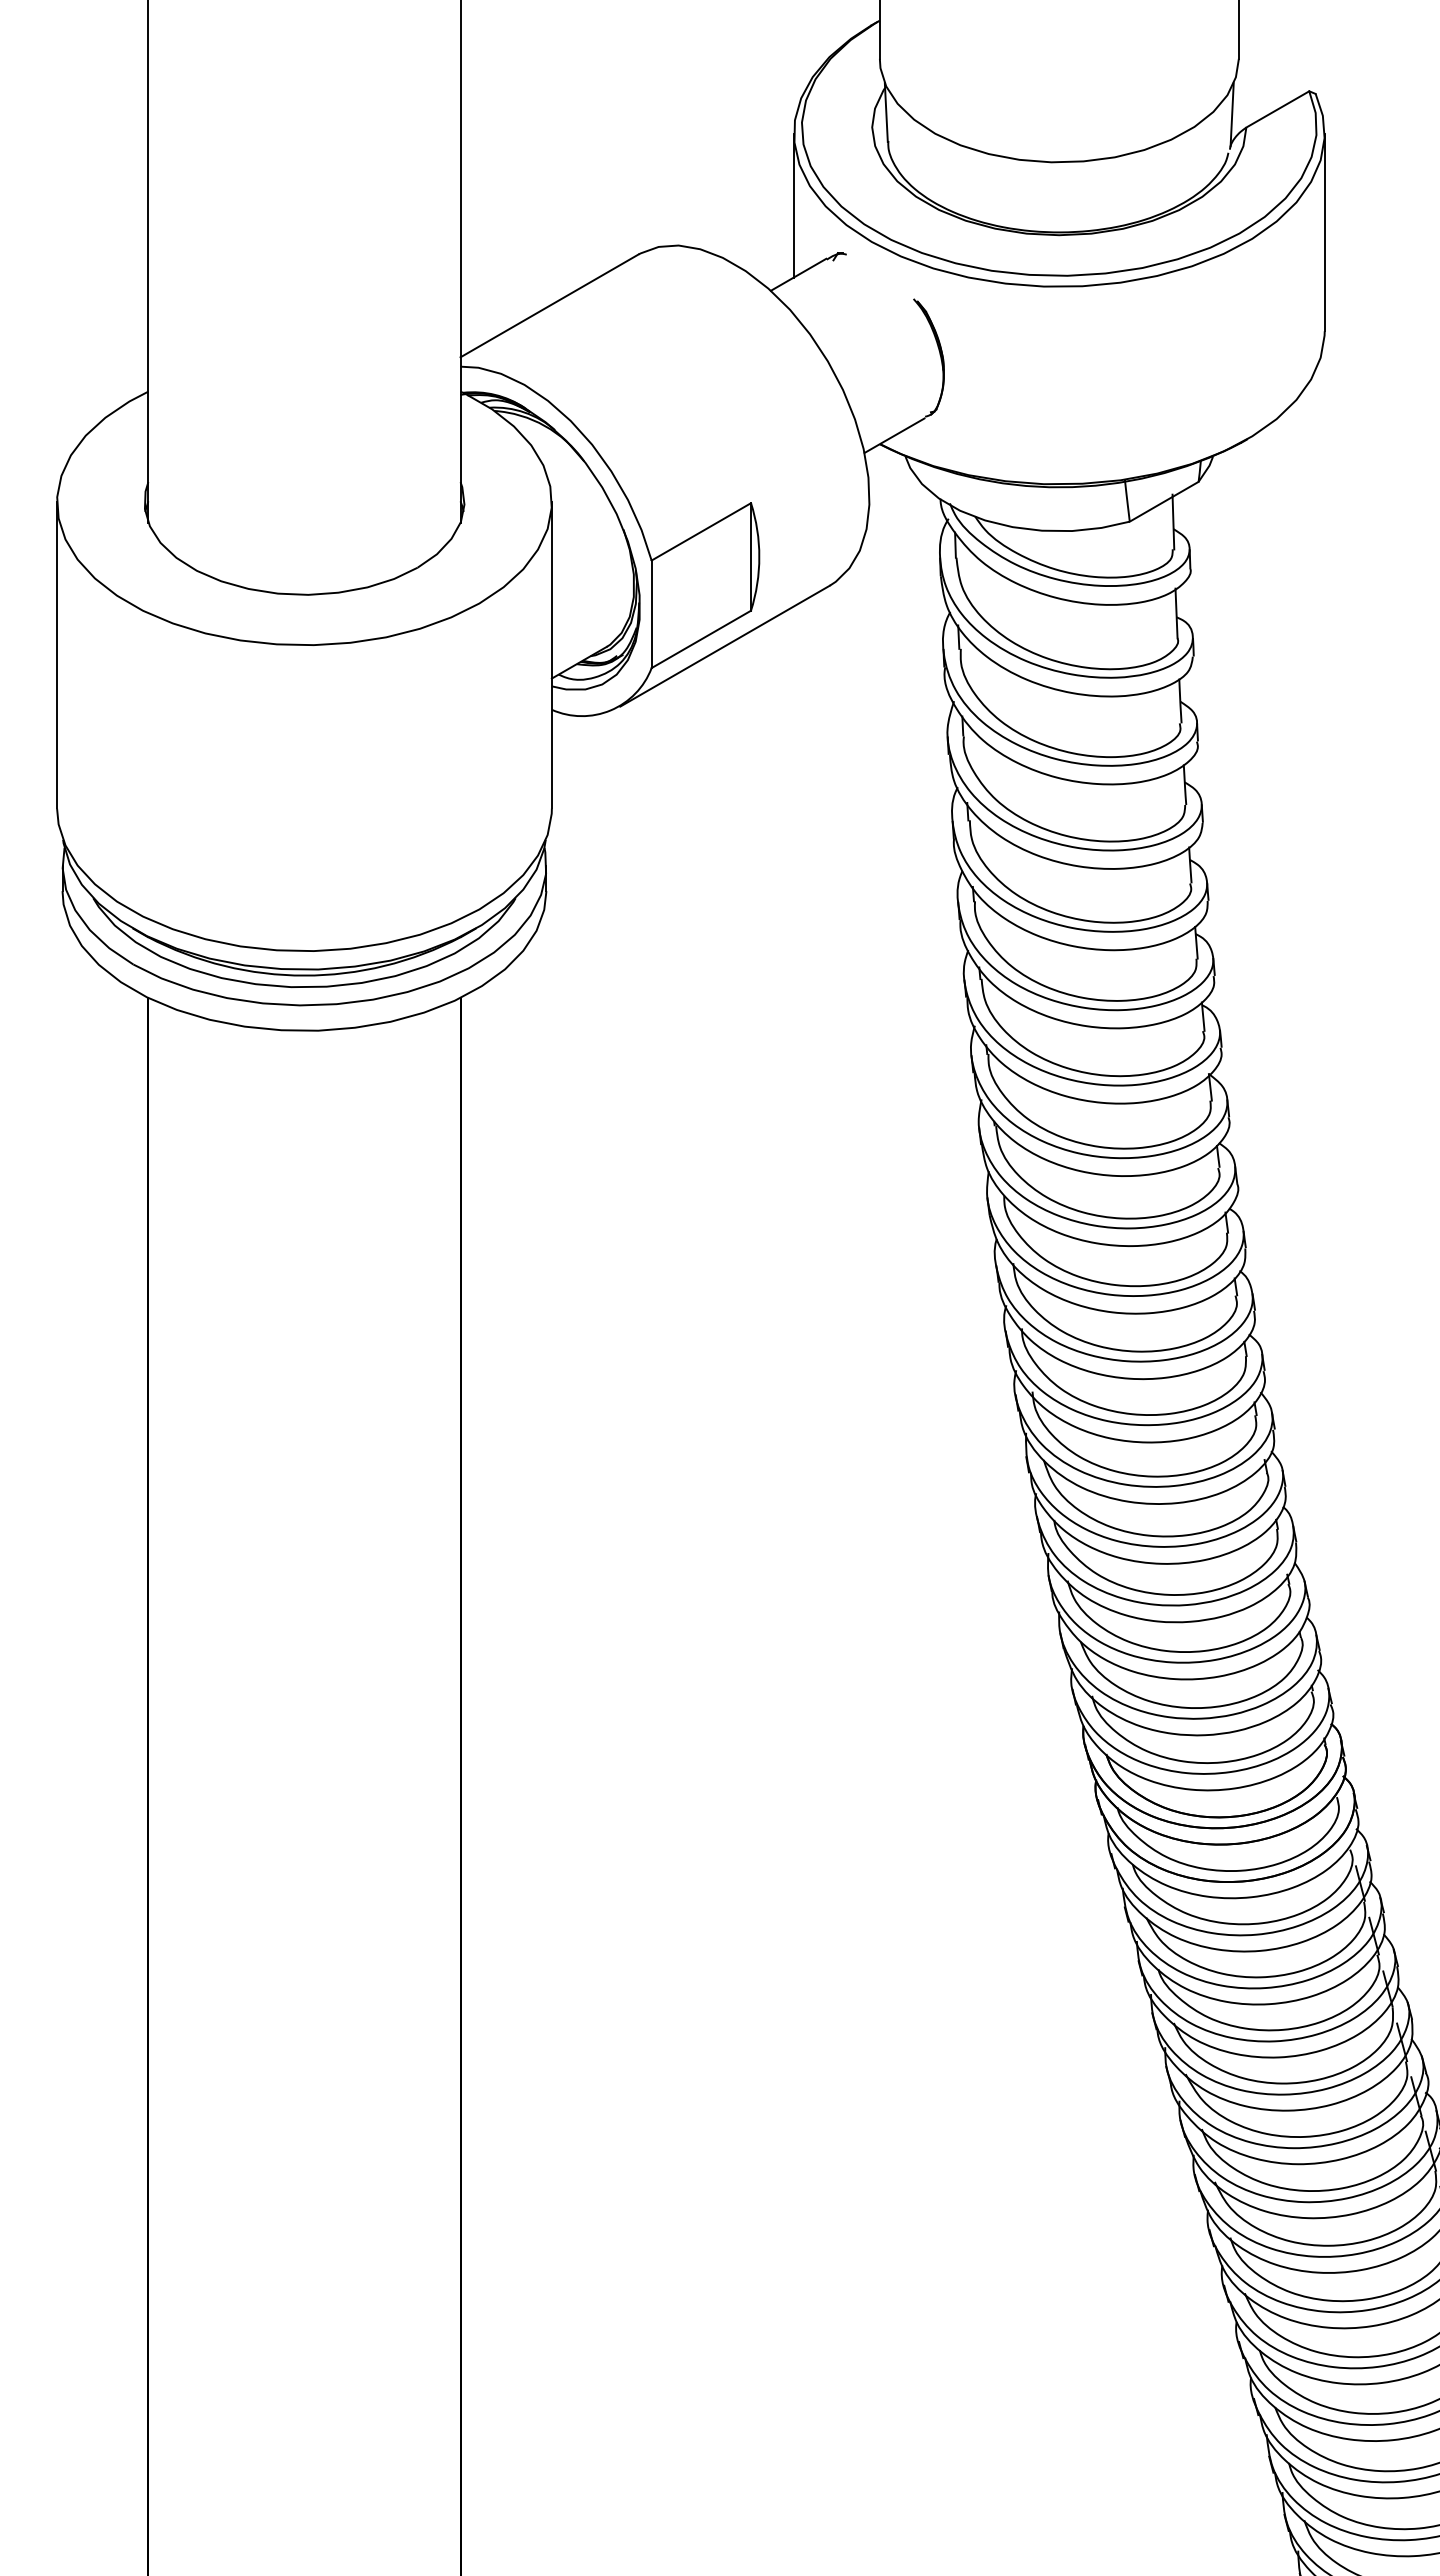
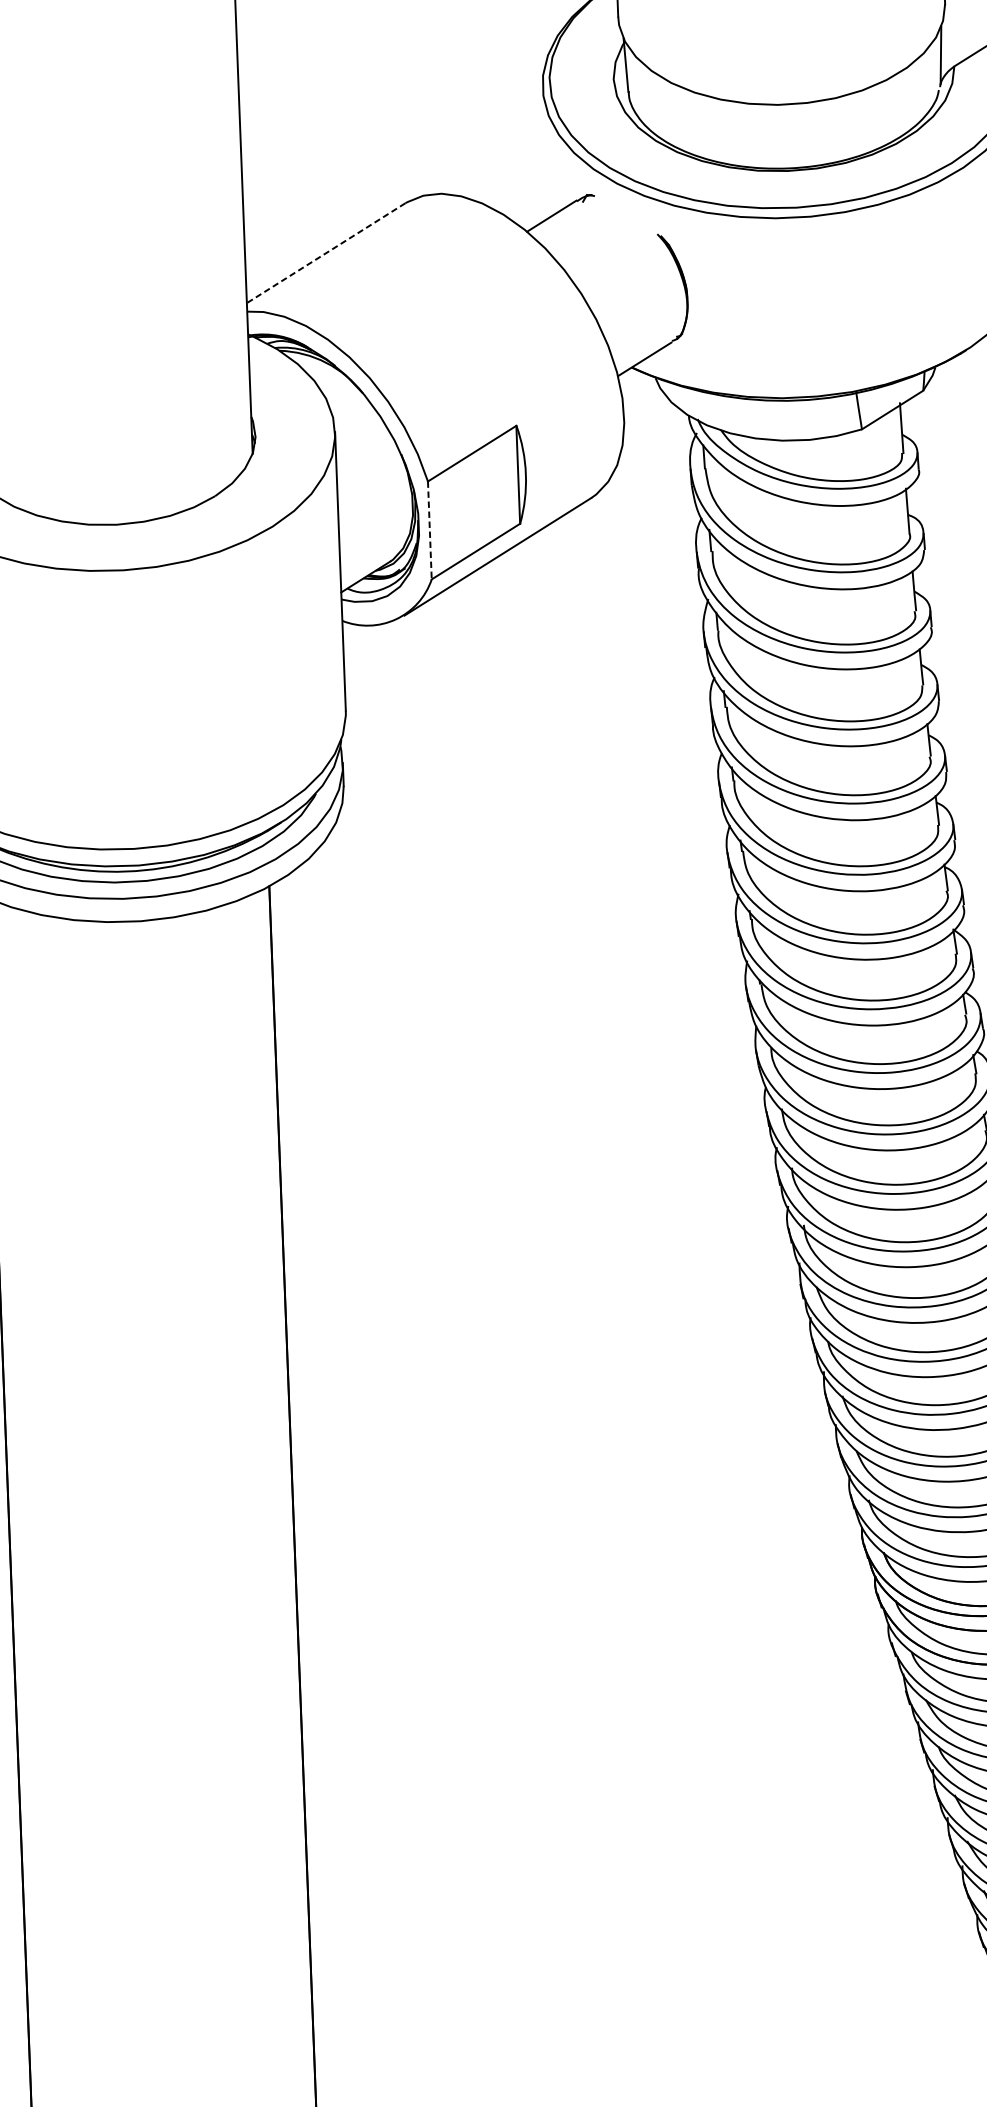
line: (794, 205) -> (545, 153), removed
line: (549, 305) -> (326, 252), solid -> dashed
line: (651, 614) -> (429, 530), solid -> dashed

